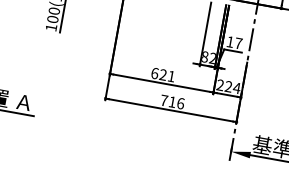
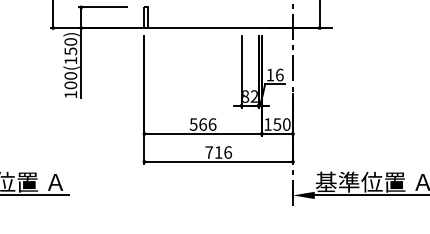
text: (238, 42) -> (279, 74), 17 -> 16
text: (162, 74) -> (202, 124), 621 -> 566
text: (228, 86) -> (277, 124), 224 -> 150

